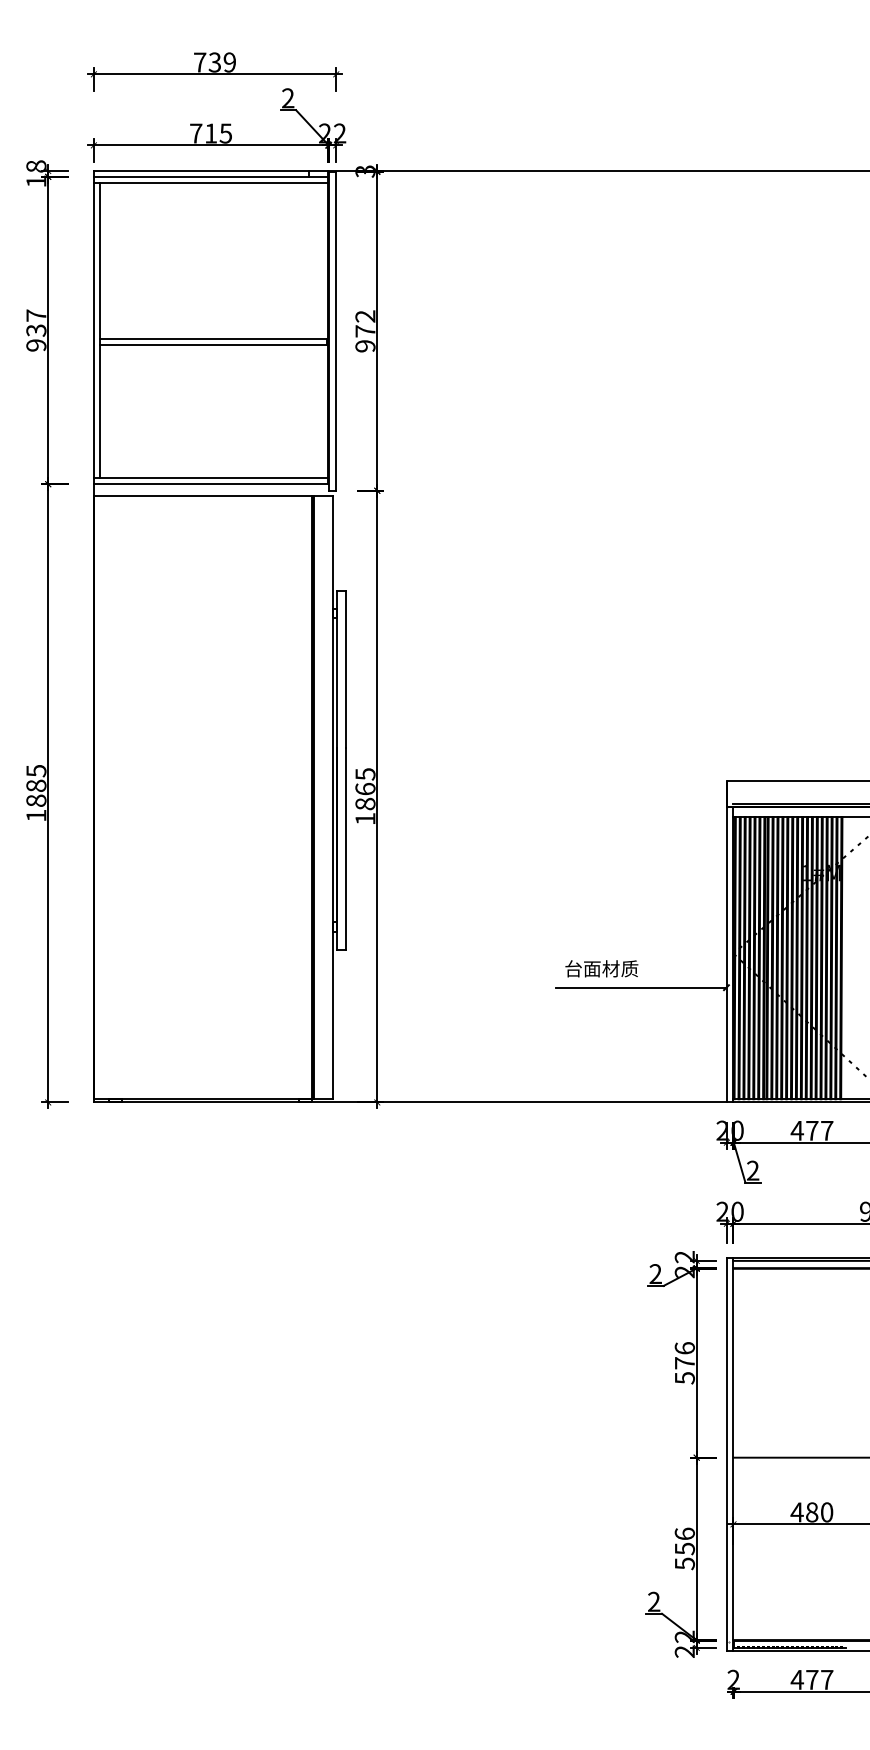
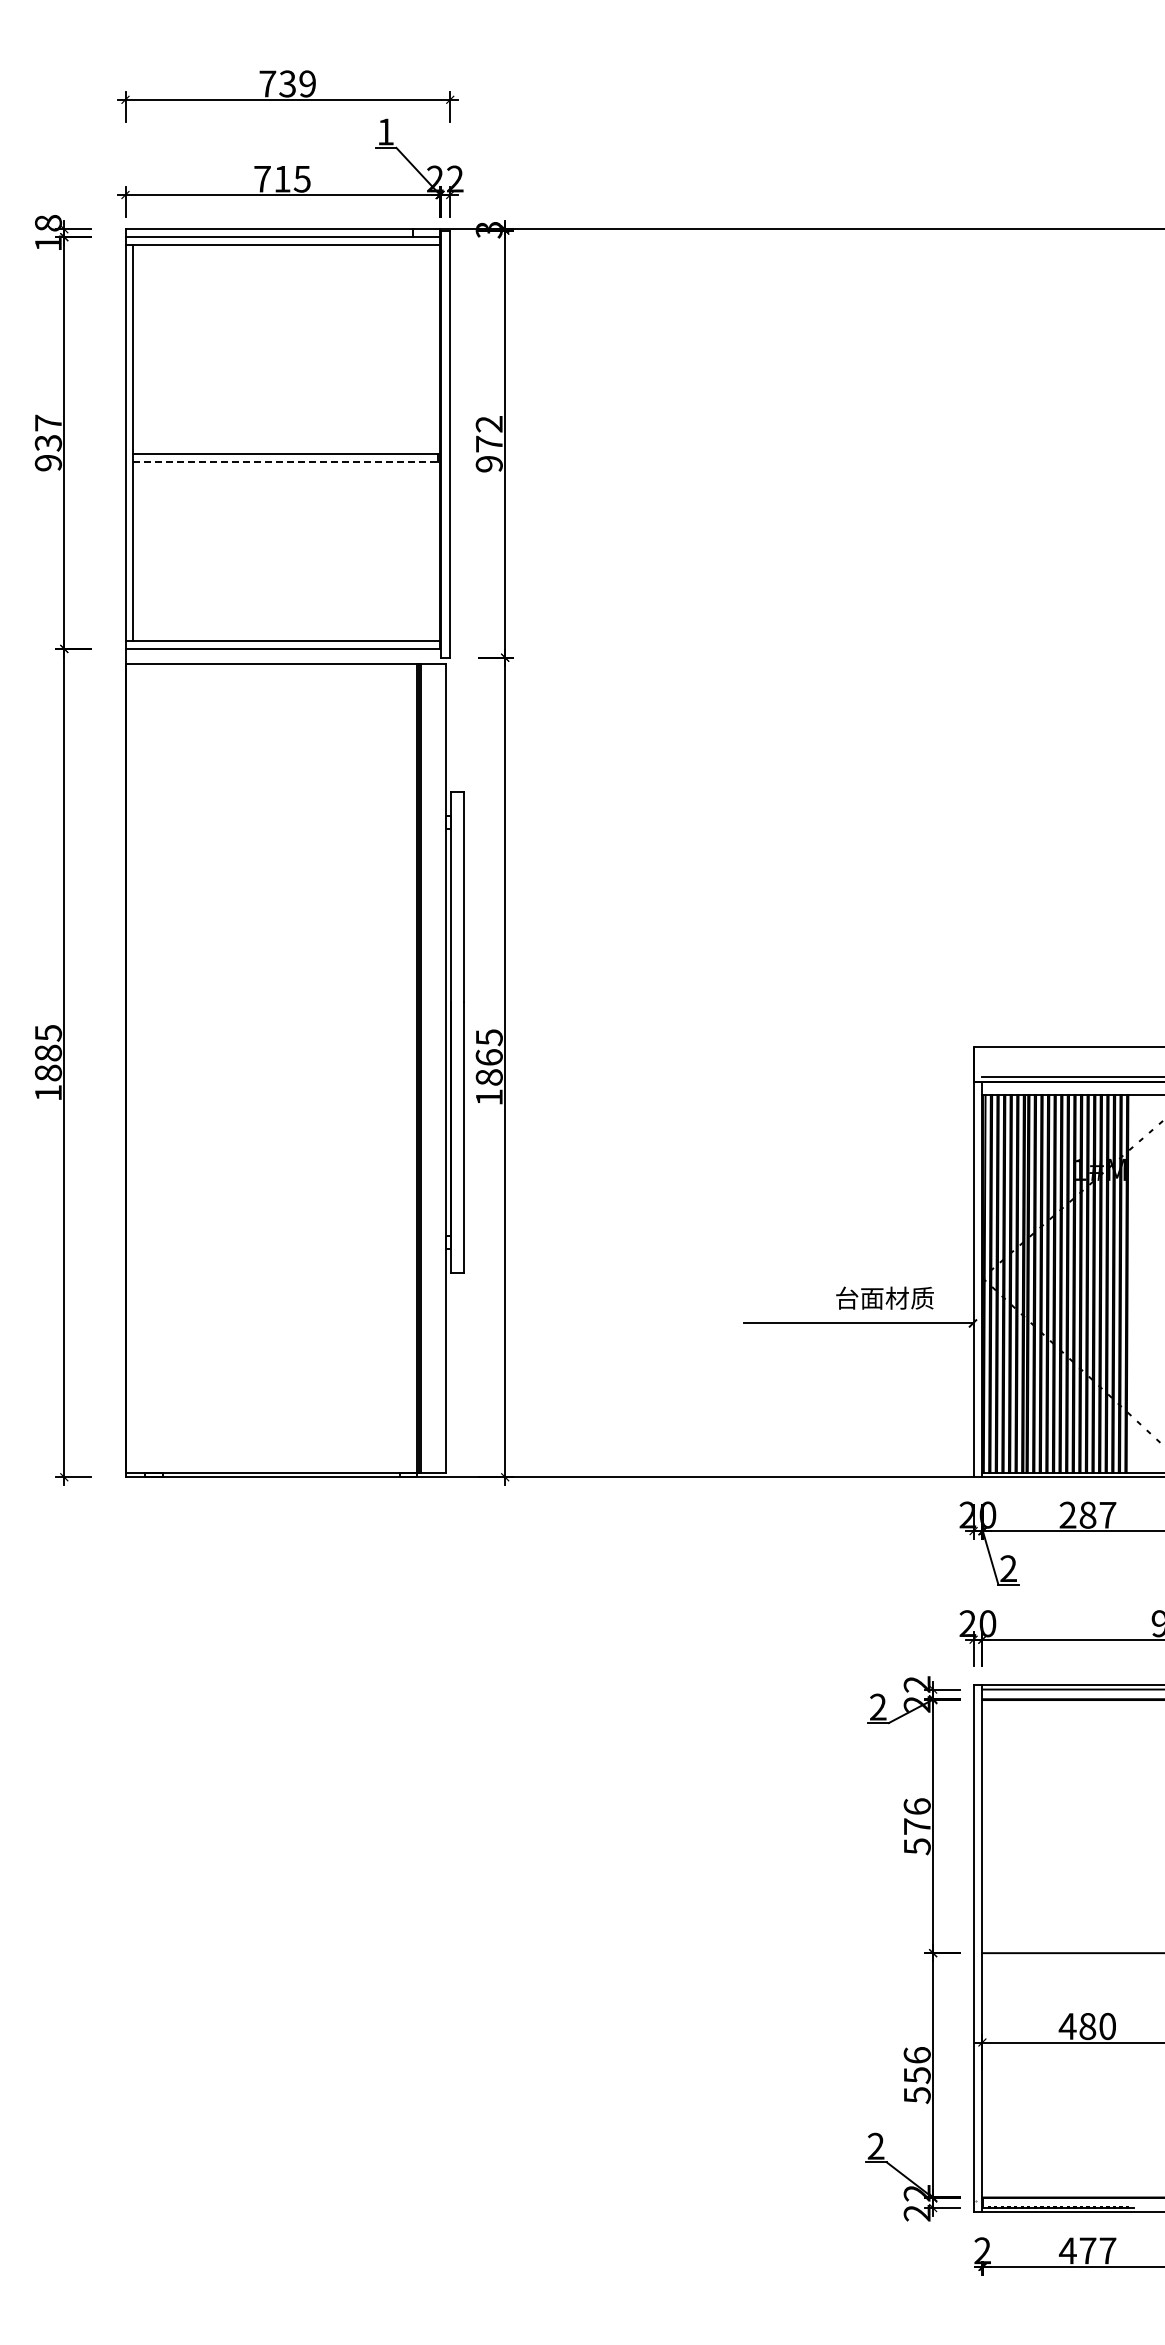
text: (287, 97) -> (385, 131), 2 -> 1
line: (213, 344) -> (285, 461), solid -> dashed
text: (601, 968) -> (884, 1297), moved
text: (804, 1130) -> (1077, 1514), 477 -> 287

